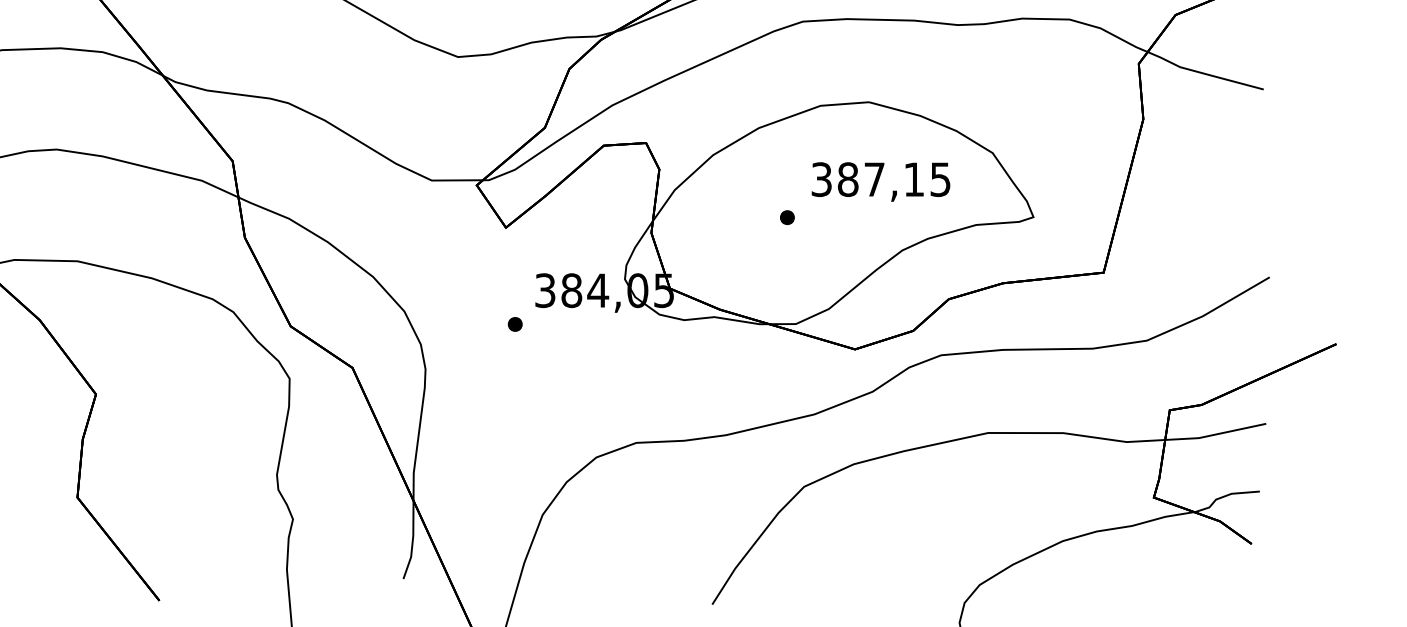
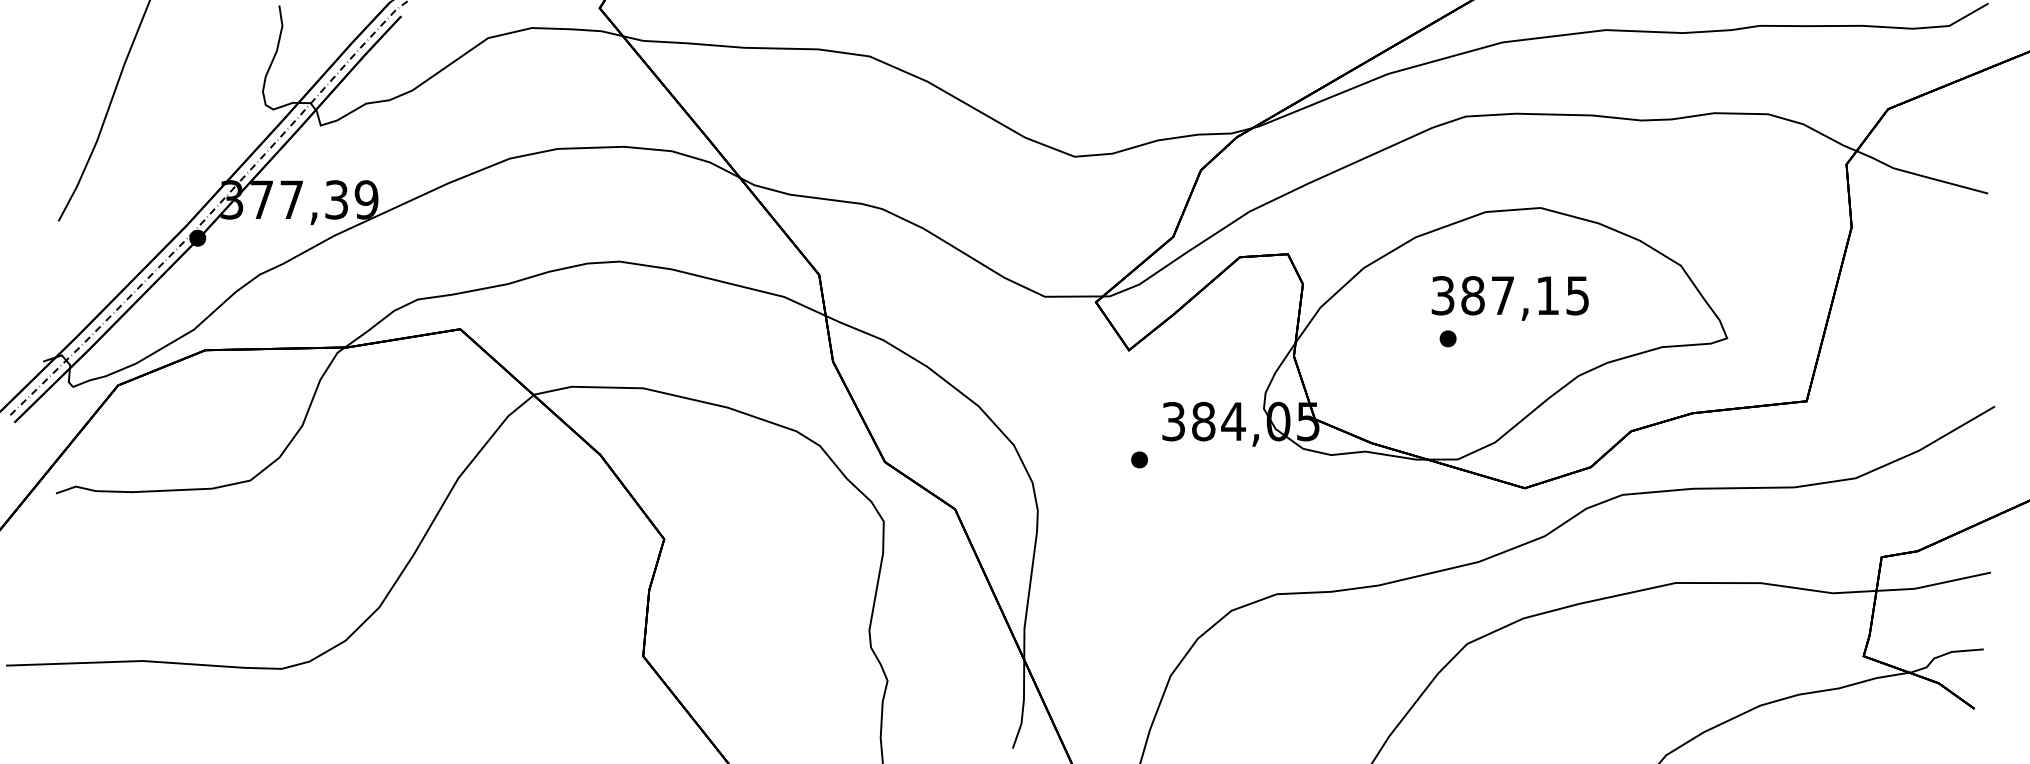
text: (880, 182) -> (1509, 298), moved

